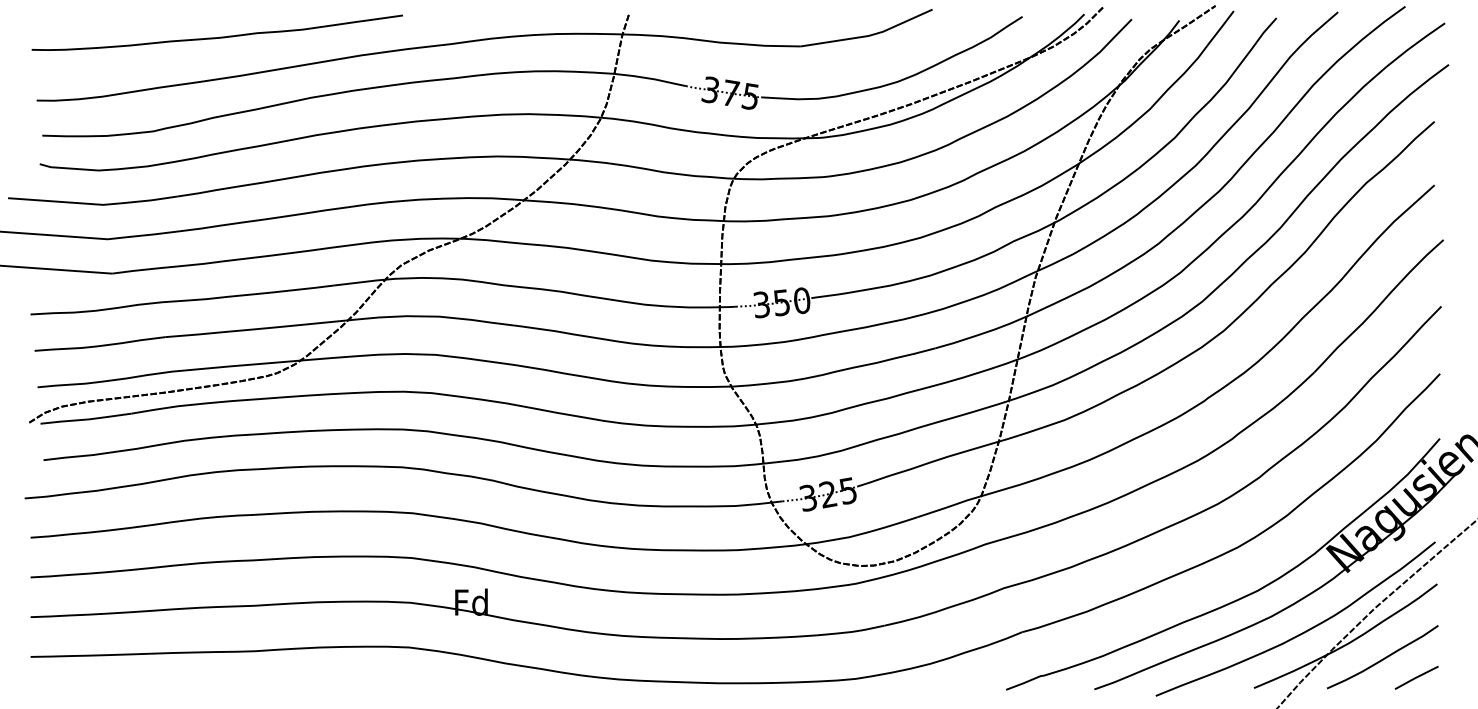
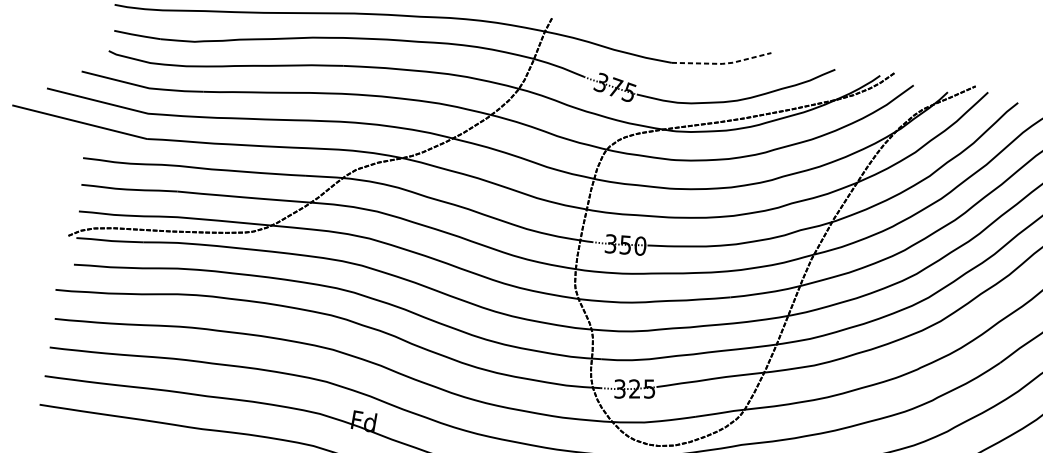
line: (869, 35) -> (722, 63), solid -> dashed

